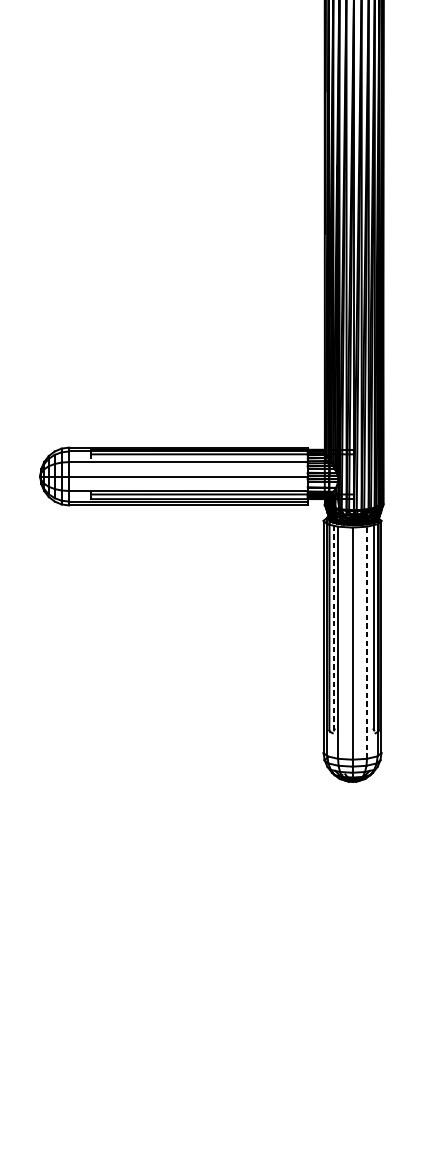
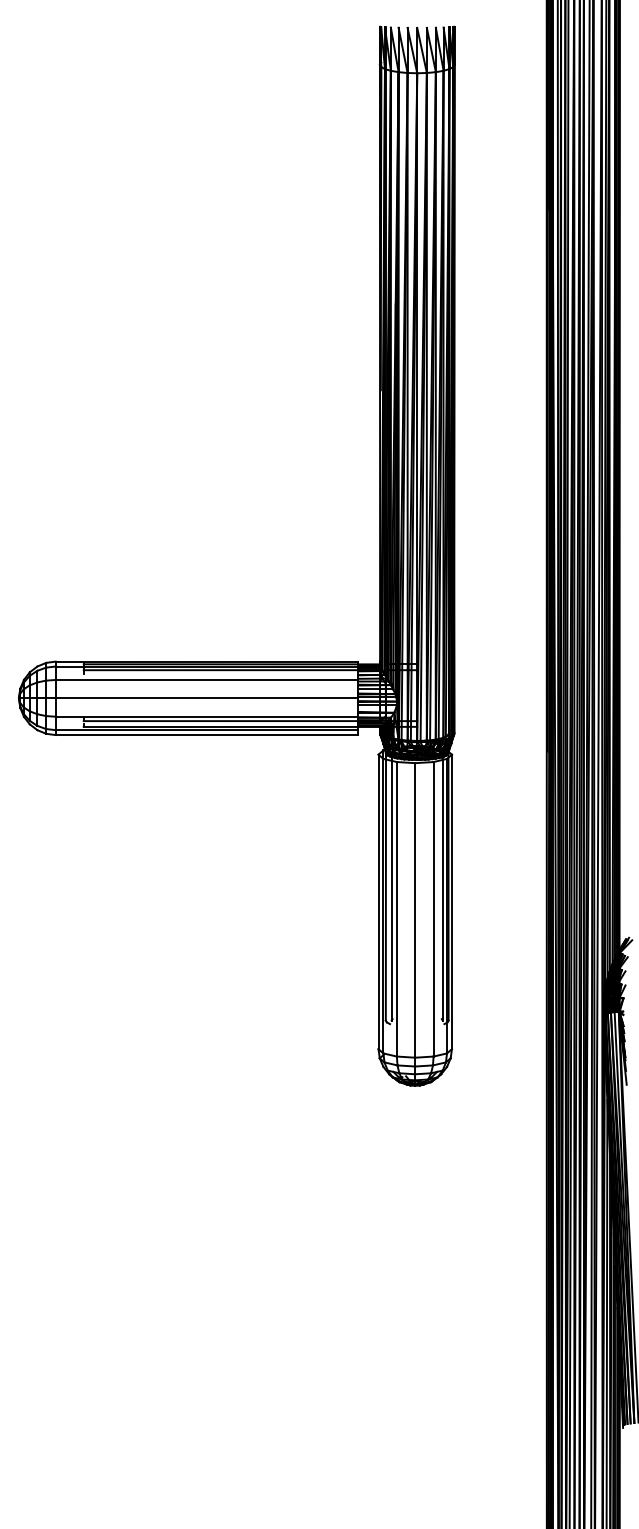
line: (333, 624) -> (391, 886), dashed -> solid
line: (366, 642) -> (433, 908), dashed -> solid

